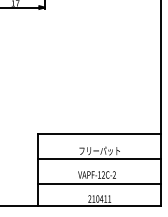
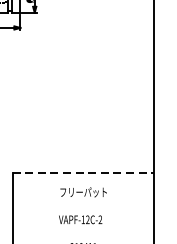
line: (99, 134) -> (83, 173), solid -> dashed
line: (98, 159) -> (82, 202), removed
line: (98, 183) -> (82, 229), removed

